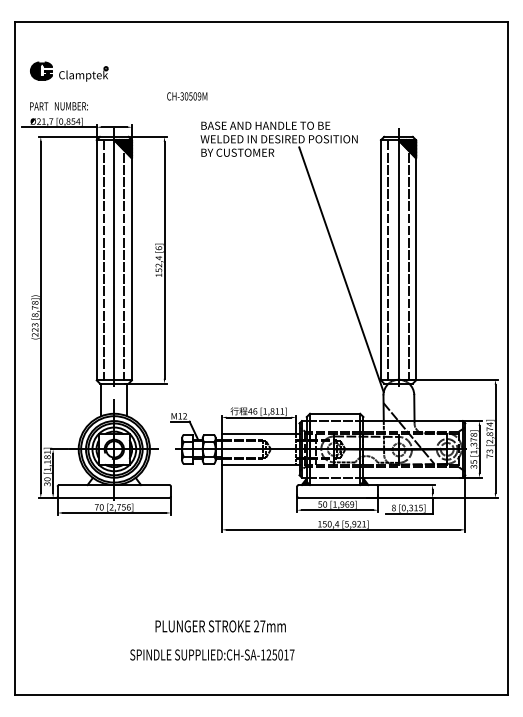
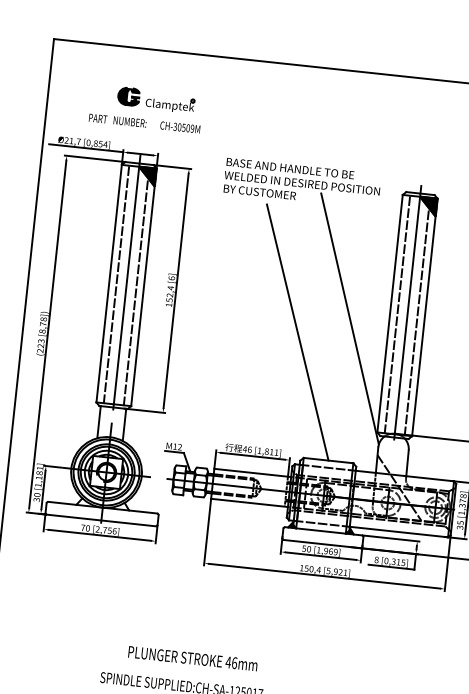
part: (69, 71) -> (156, 100), moved
text: (187, 96) -> (180, 127), moved
text: (58, 106) -> (117, 120), moved
line: (290, 288) -> (297, 332), added
text: (259, 626) -> (231, 662), 27mm -> 46mm

